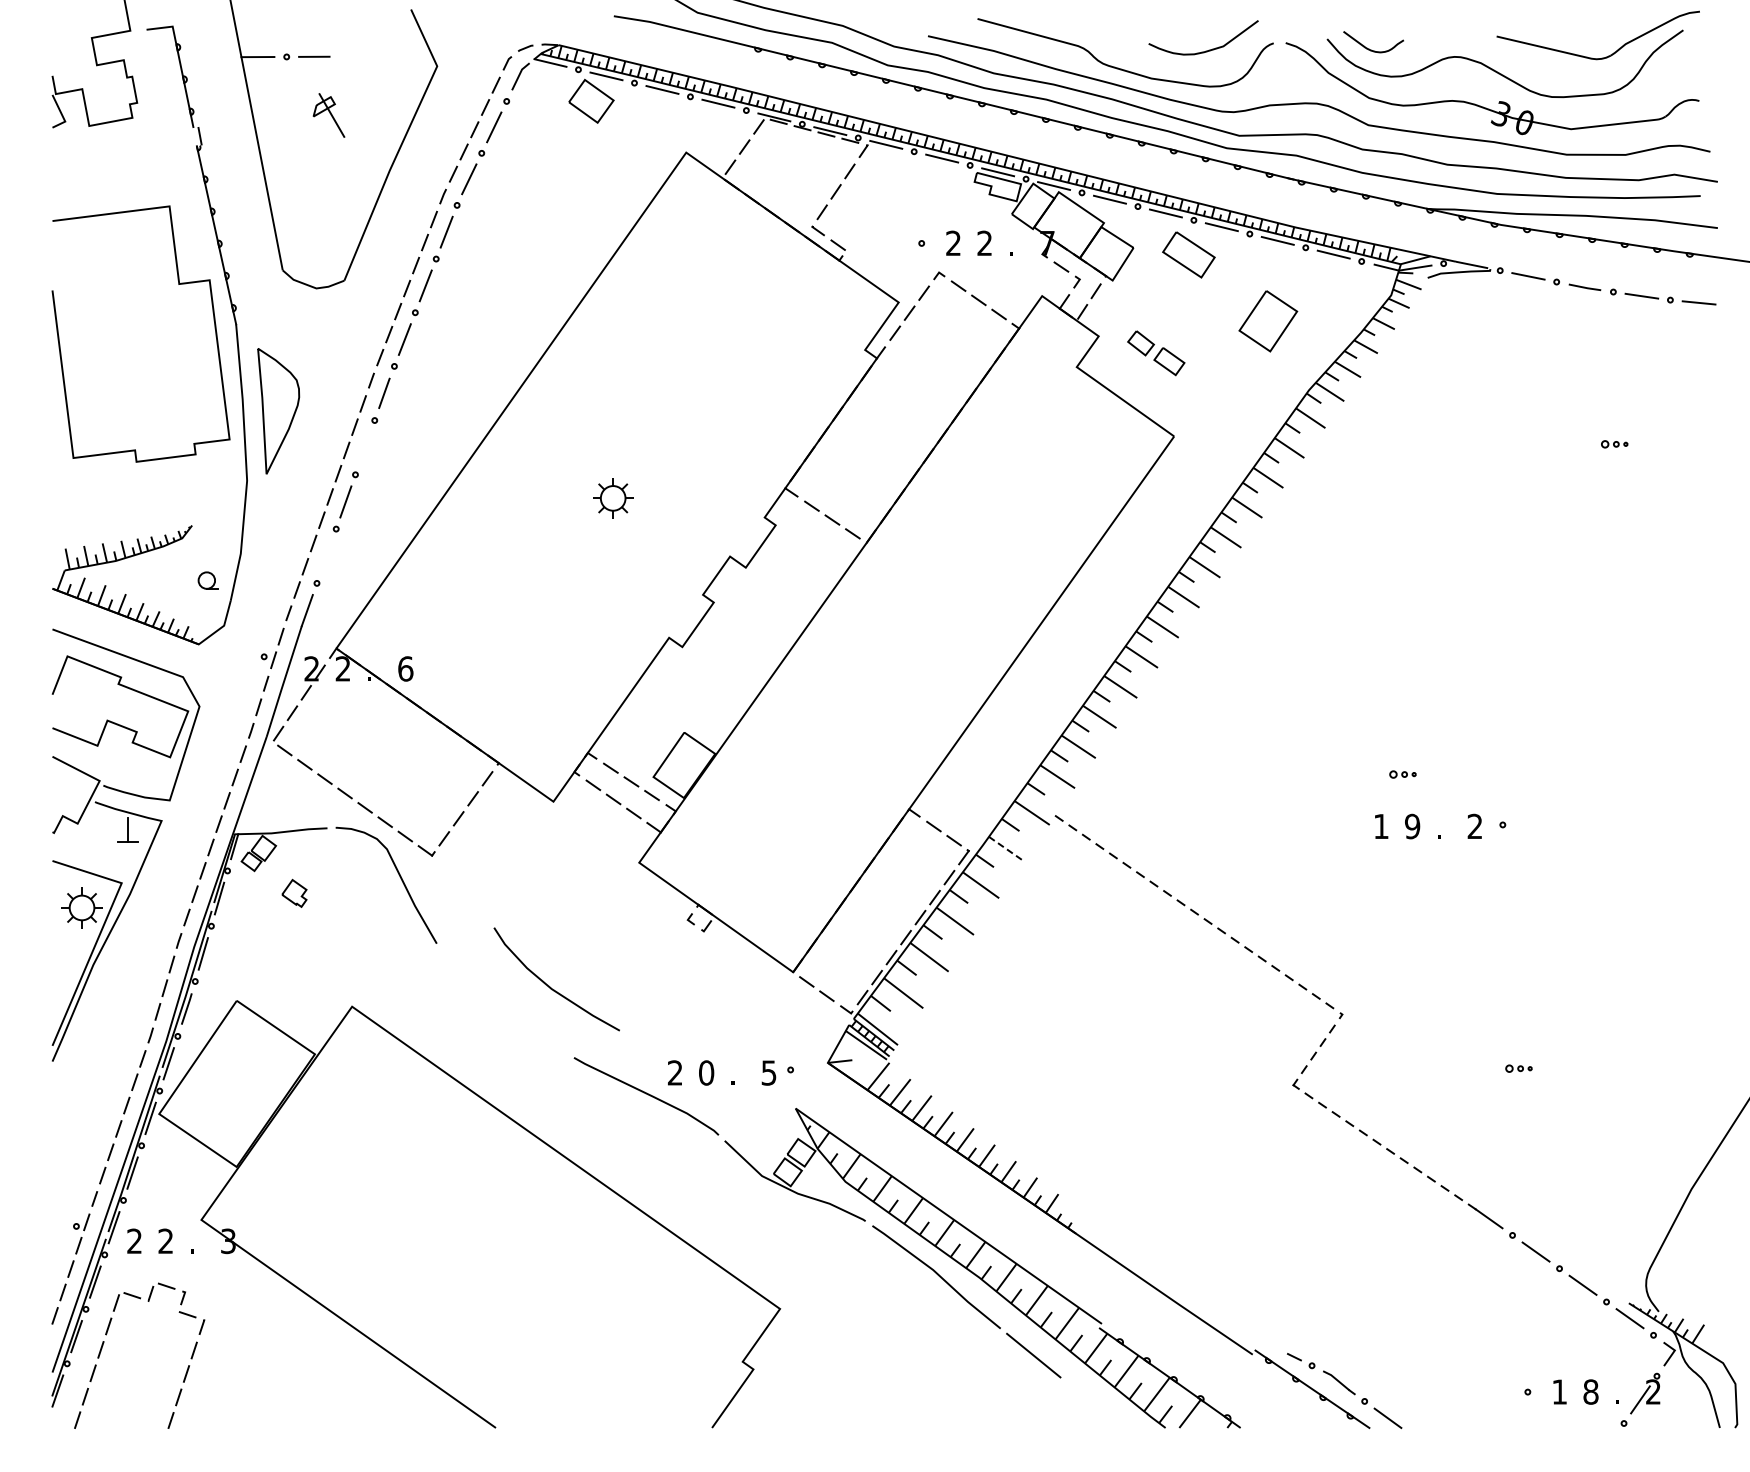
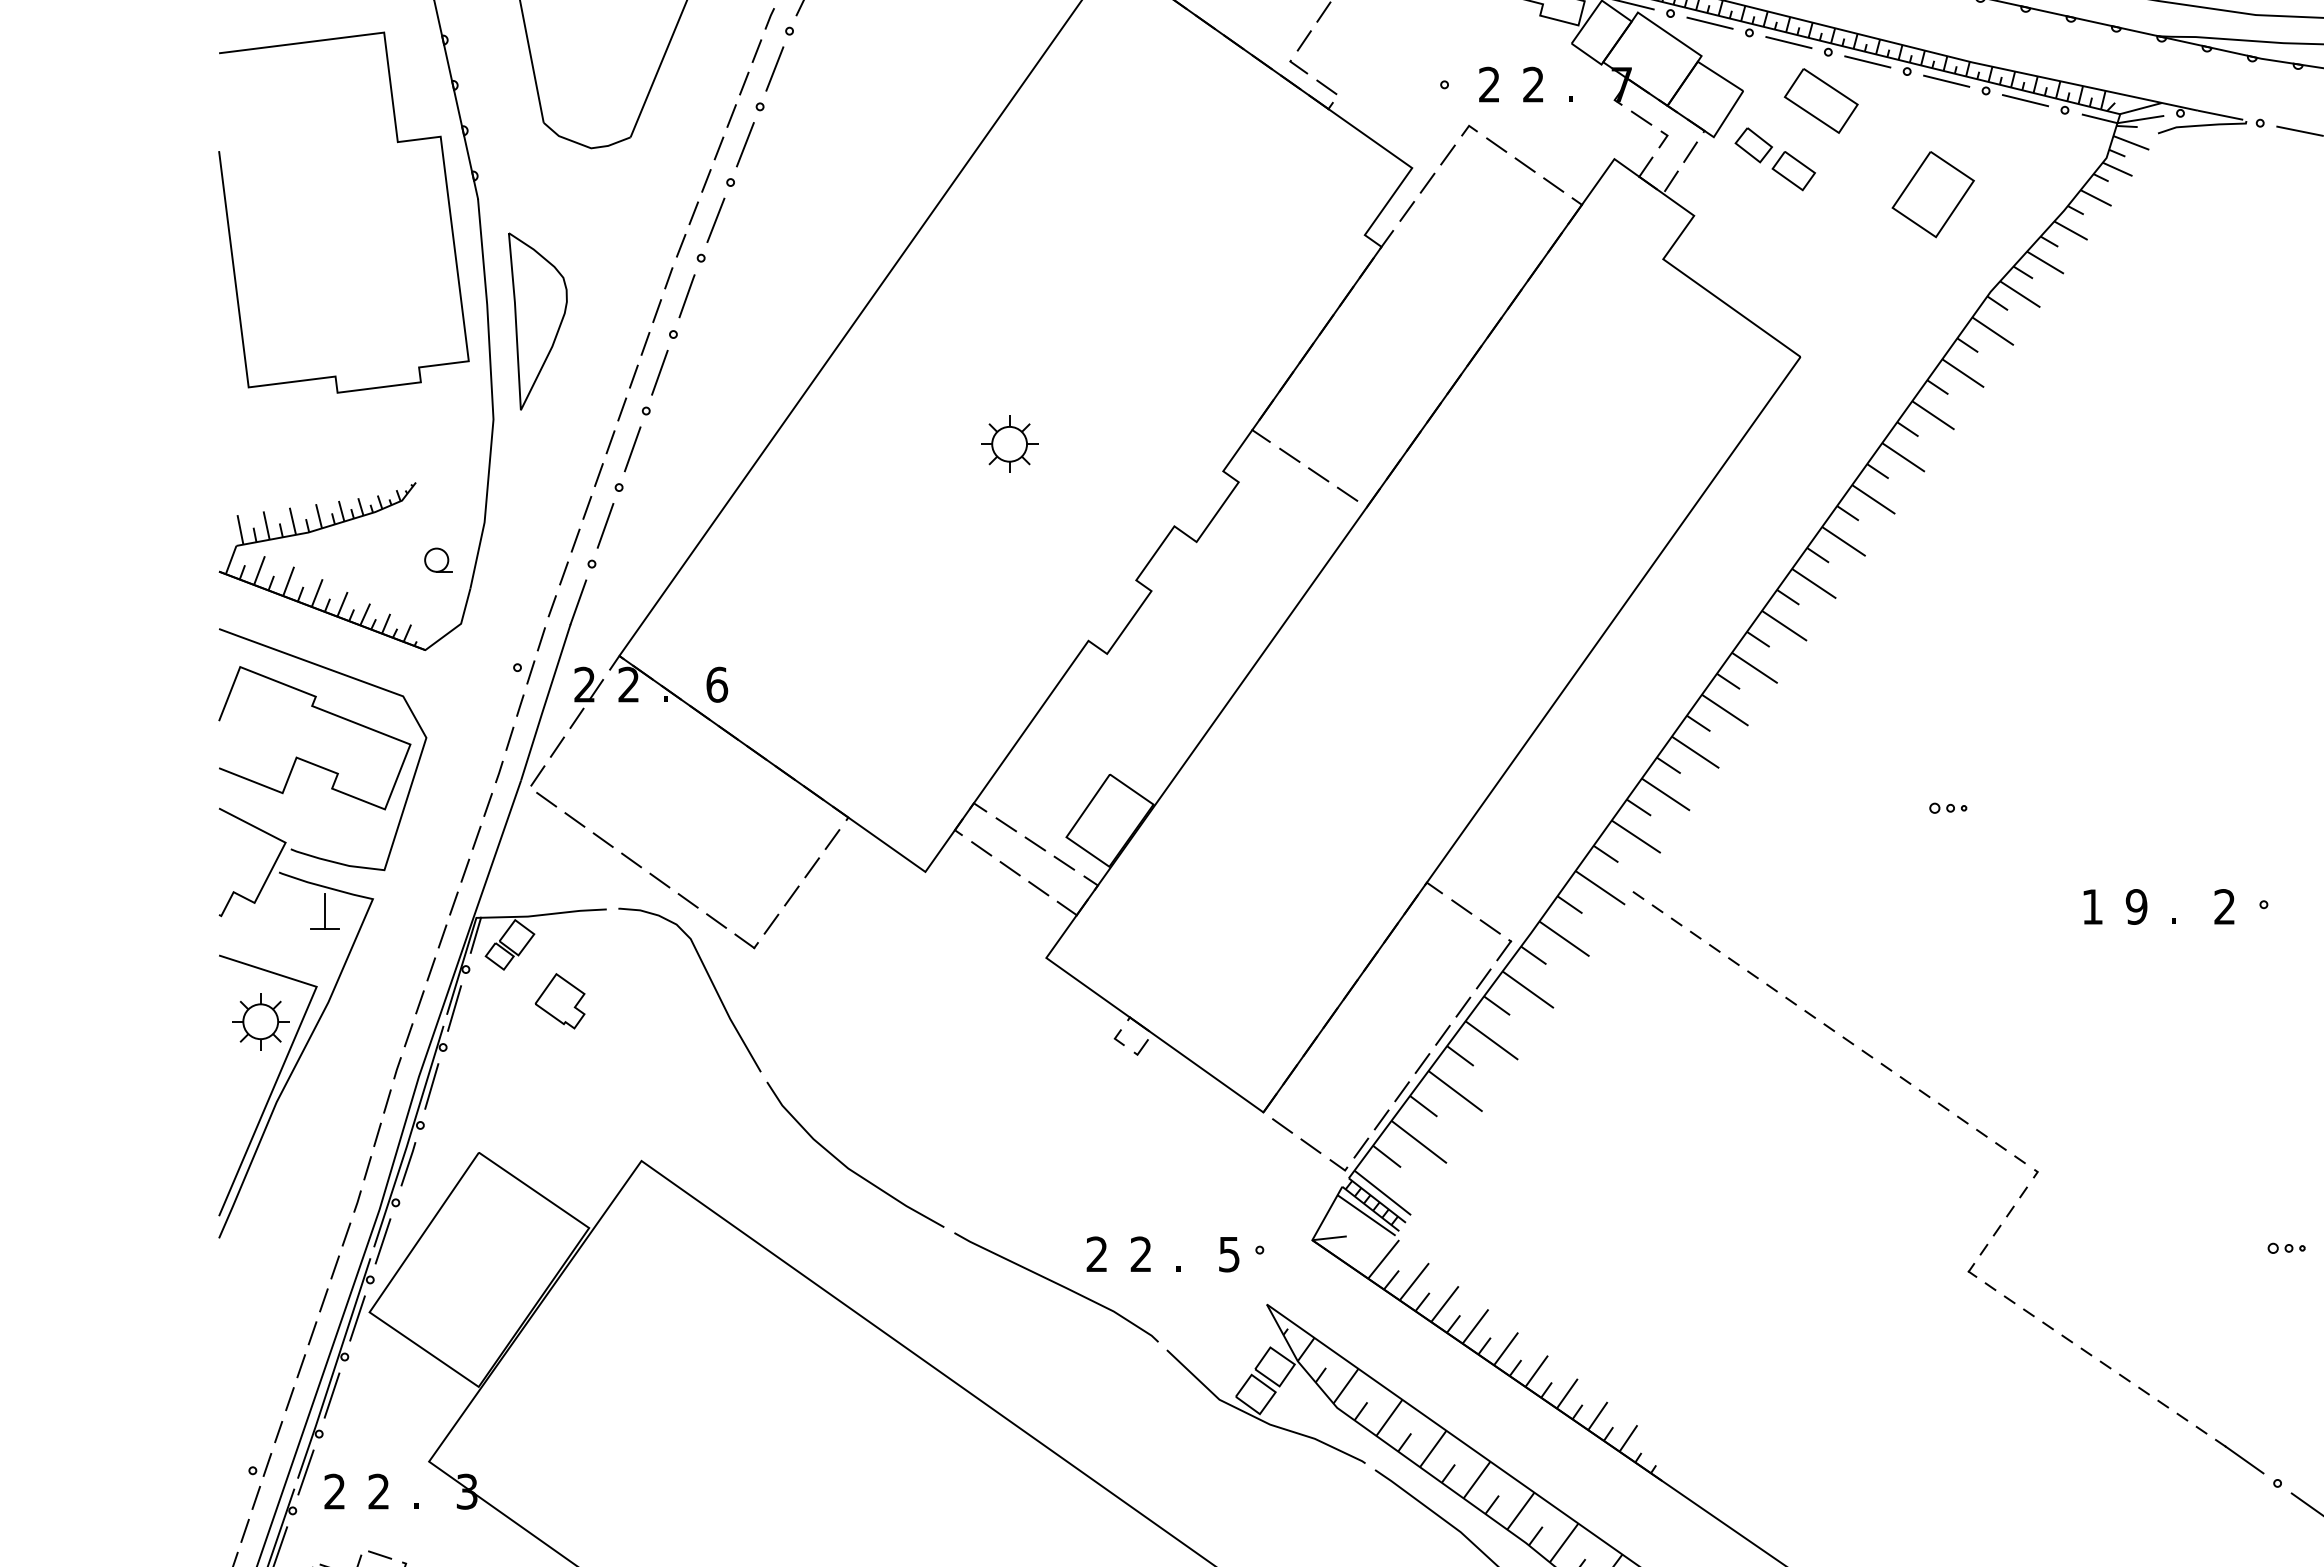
part: (1156, 353) -> (1775, 159), moved
line: (364, 447) -> (658, 372), added
line: (326, 555) -> (605, 524), added
part: (1402, 774) -> (1947, 808), moved
line: (1006, 849) -> (1564, 939), dashed -> solid
part: (294, 893) -> (560, 1001), size x1.43
curve: (549, 985) -> (845, 1163), moved
text: (706, 1072) -> (1141, 1253), 0 -> 2

